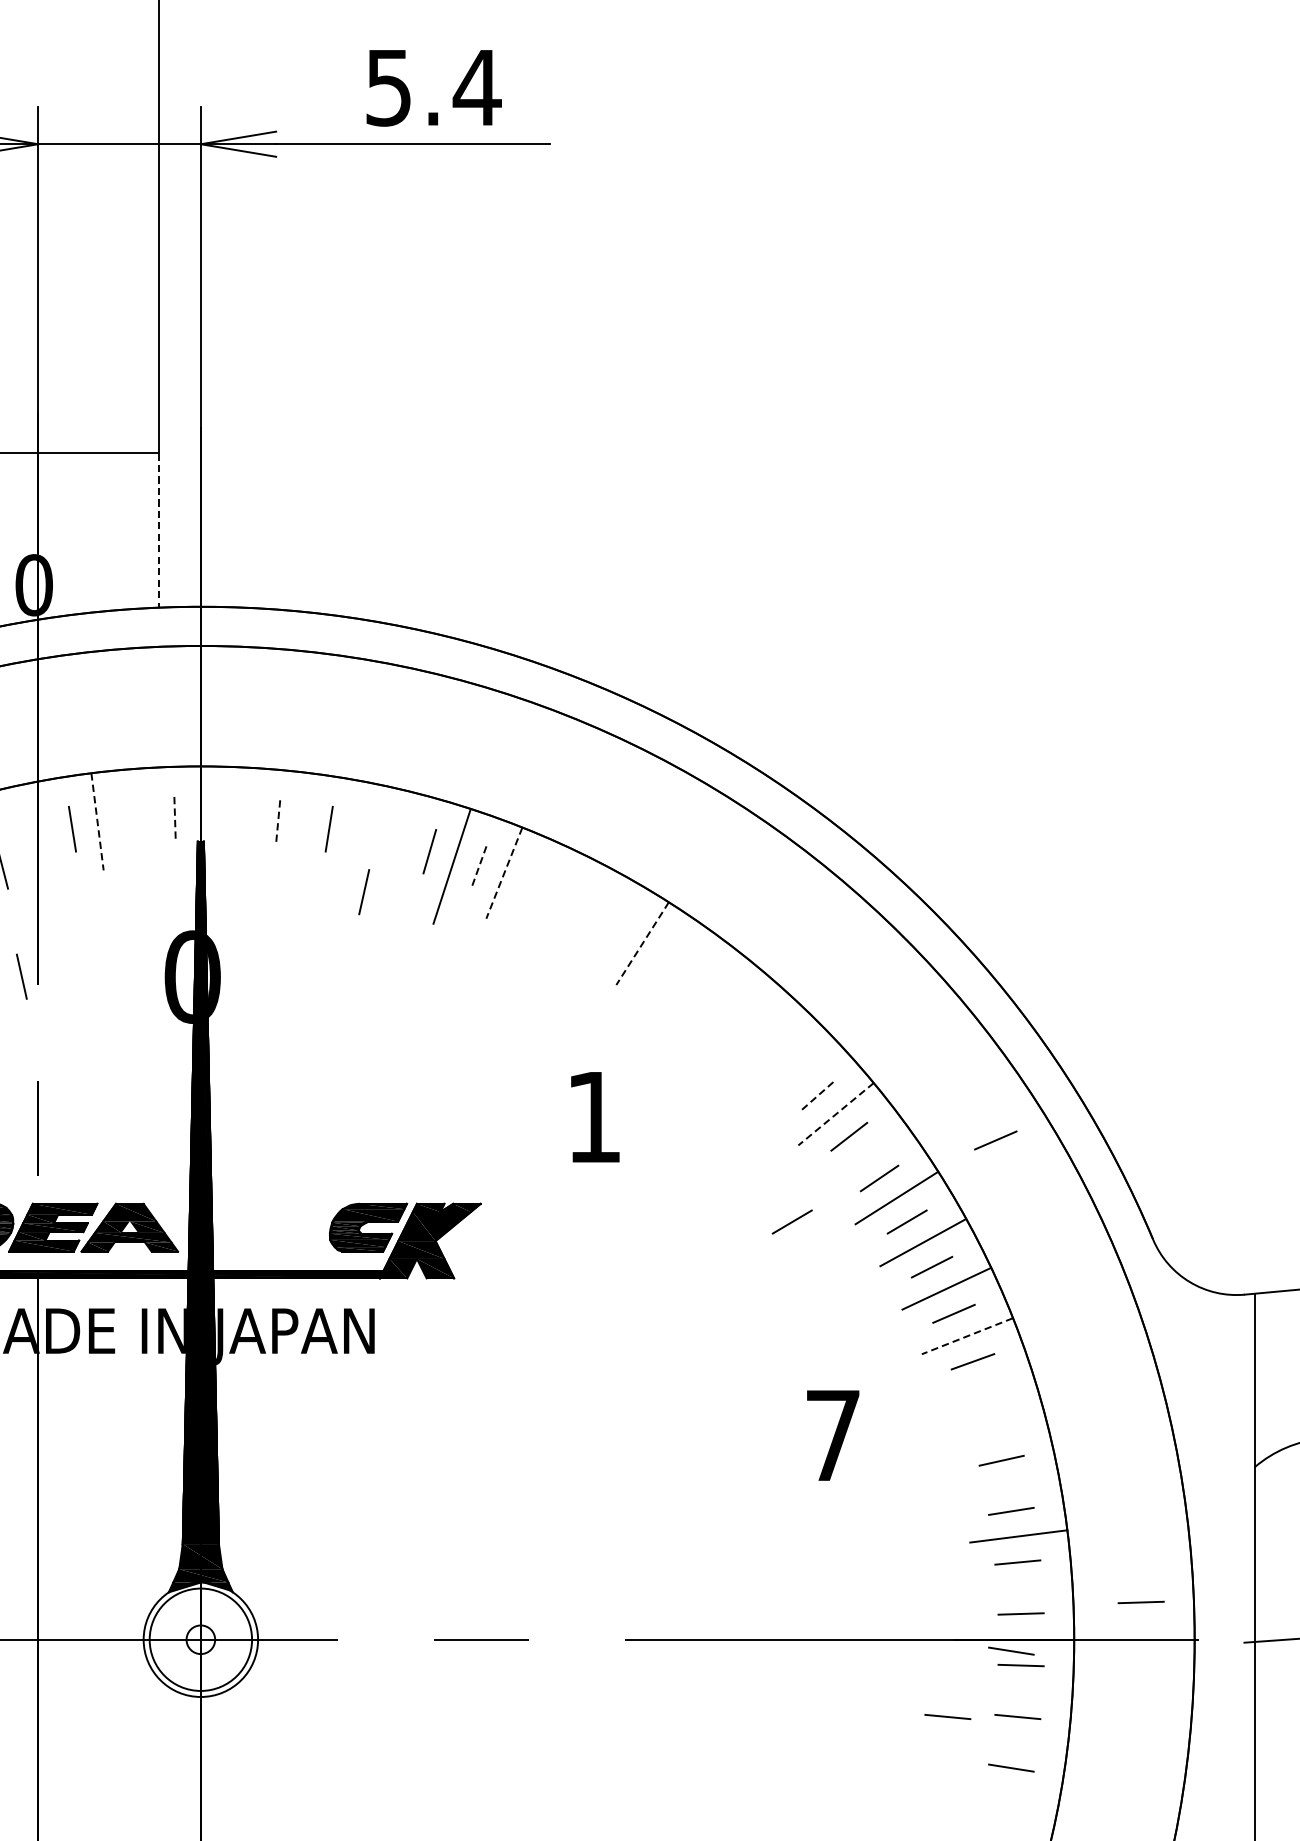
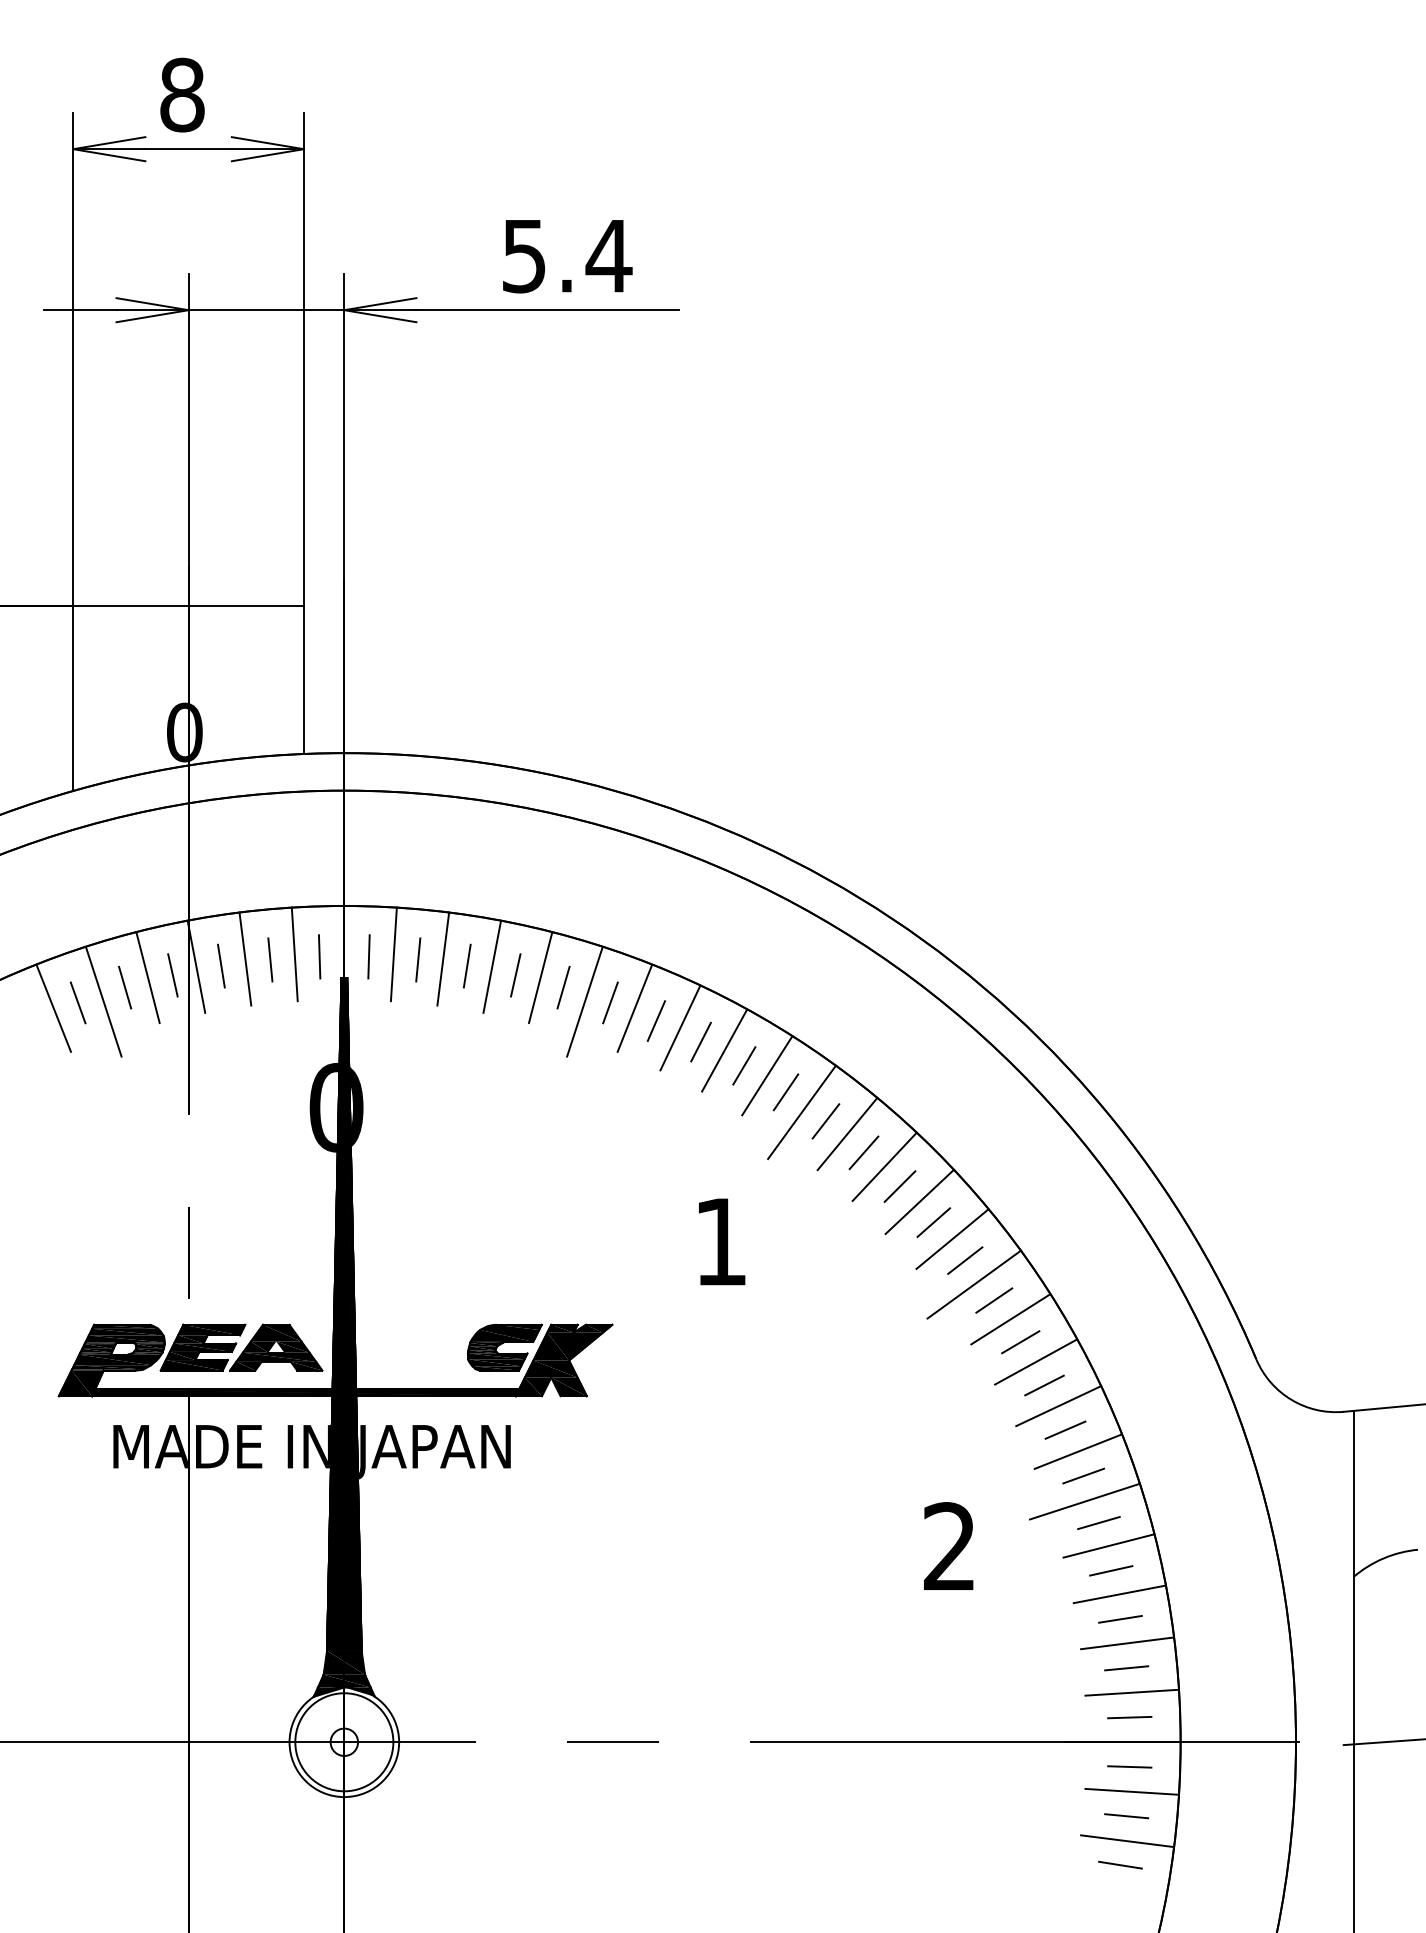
line: (158, 530) -> (303, 680), dashed -> solid
line: (148, 817) -> (294, 954), added
line: (252, 817) -> (393, 954), added
line: (174, 819) -> (319, 956), dashed -> solid
line: (226, 819) -> (368, 956), added
line: (304, 821) -> (443, 958), added
line: (97, 822) -> (245, 959), dashed -> solid
line: (123, 822) -> (270, 959), added
line: (278, 822) -> (418, 959), dashed -> solid
line: (46, 829) -> (196, 966), added
line: (355, 829) -> (492, 966), added
line: (405, 841) -> (540, 977), added
line: (478, 867) -> (610, 1002), dashed -> solid
line: (503, 873) -> (634, 1008), dashed -> solid
line: (526, 886) -> (656, 1020), added
line: (363, 892) -> (515, 975), moved
line: (551, 893) -> (680, 1027), added
line: (572, 907) -> (700, 1041), added
line: (597, 917) -> (724, 1050), added
line: (618, 933) -> (744, 1065), added
line: (642, 943) -> (767, 1075), dashed -> solid
line: (661, 961) -> (785, 1092), added
line: (21, 976) -> (172, 975), moved
line: (678, 982) -> (801, 1112), added
line: (703, 991) -> (825, 1121), added
line: (726, 1004) -> (847, 1133), added
line: (743, 1023) -> (863, 1152), added
line: (764, 1038) -> (884, 1166), added
line: (780, 1059) -> (899, 1186), added
line: (801, 1075) -> (919, 1201), added
line: (816, 1096) -> (933, 1222), dashed -> solid
line: (835, 1114) -> (952, 1239), dashed -> solid
line: (995, 1139) -> (1105, 1263), removed
line: (857, 1161) -> (973, 1284), added
line: (792, 1222) -> (910, 1342), removed
line: (967, 1336) -> (1078, 1451), dashed -> solid
line: (973, 1388) -> (1084, 1501), added
line: (988, 1410) -> (1098, 1522), added
text: (832, 1434) -> (949, 1545), 7 -> 2
line: (998, 1434) -> (1108, 1545), added
line: (1010, 1485) -> (1119, 1594), added
line: (1022, 1587) -> (1131, 1692), added
line: (1140, 1602) -> (1244, 1706), removed
line: (1011, 1650) -> (1120, 1752), removed
line: (1022, 1691) -> (1131, 1791), added
line: (947, 1717) -> (1059, 1816), removed
line: (1018, 1743) -> (1127, 1841), added

